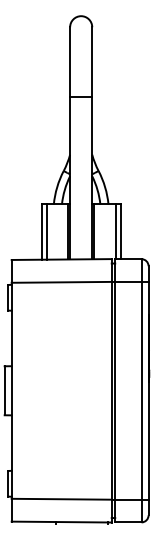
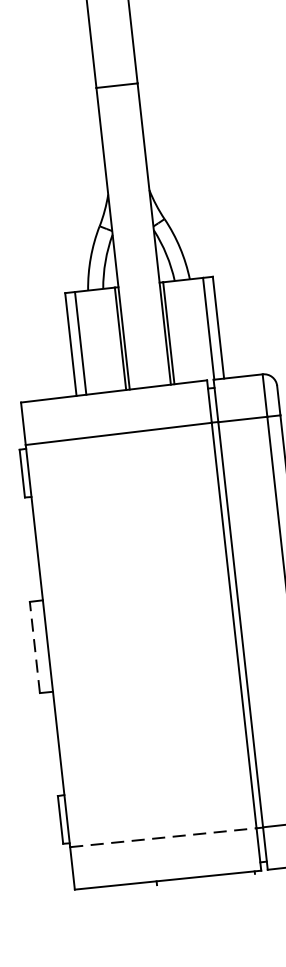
line: (4, 390) -> (34, 646), solid -> dashed
line: (62, 499) -> (164, 837), solid -> dashed

